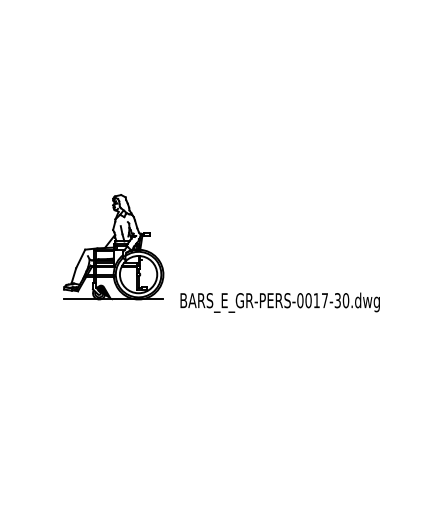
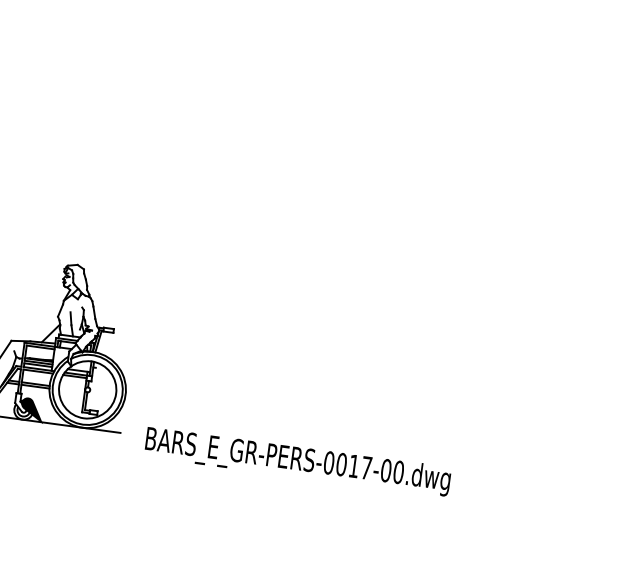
text: (337, 300) -> (385, 470), BARS_E_GR-PERS-0017-30.dwg -> BARS_E_GR-PERS-0017-00.dwg

